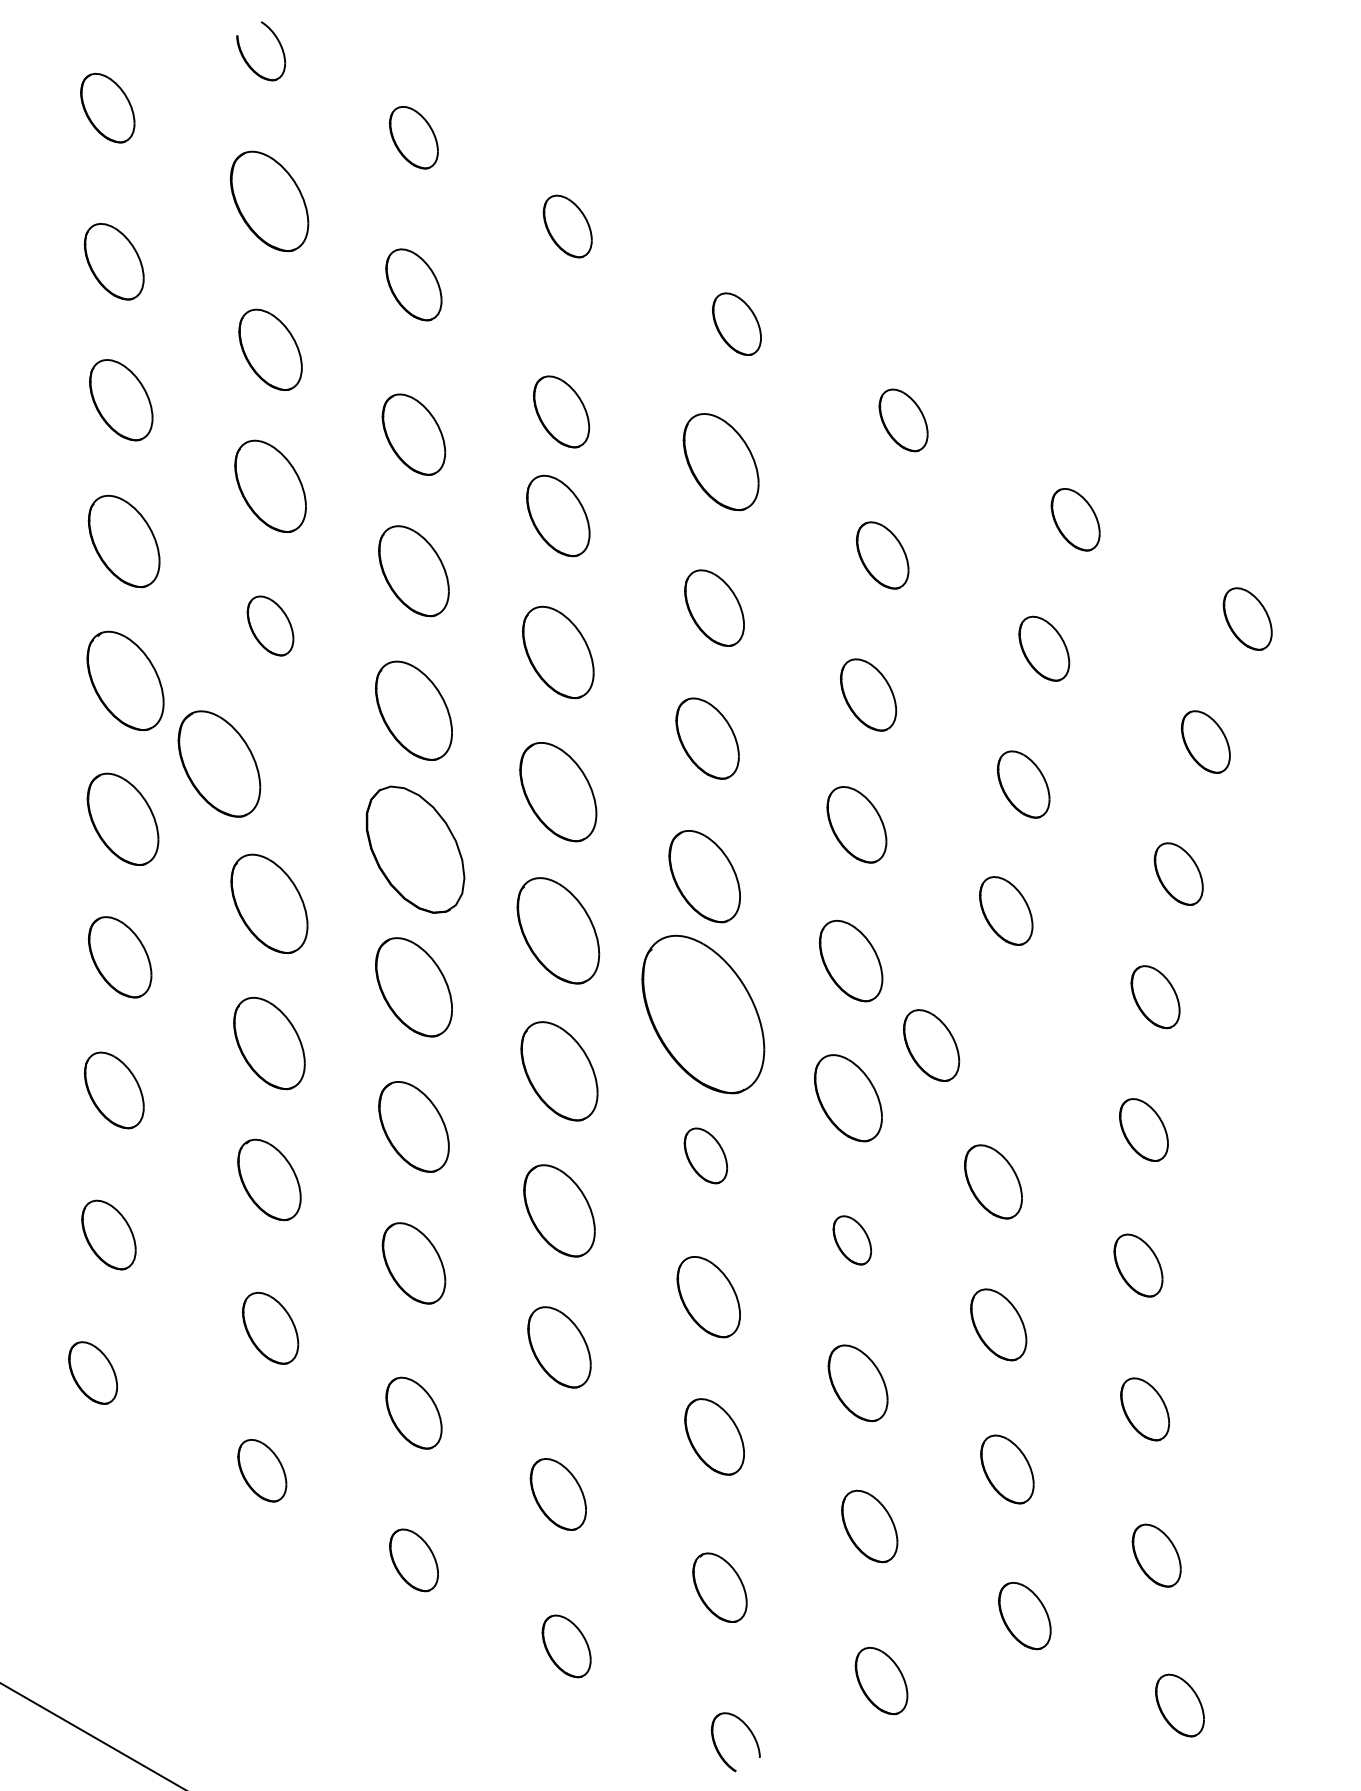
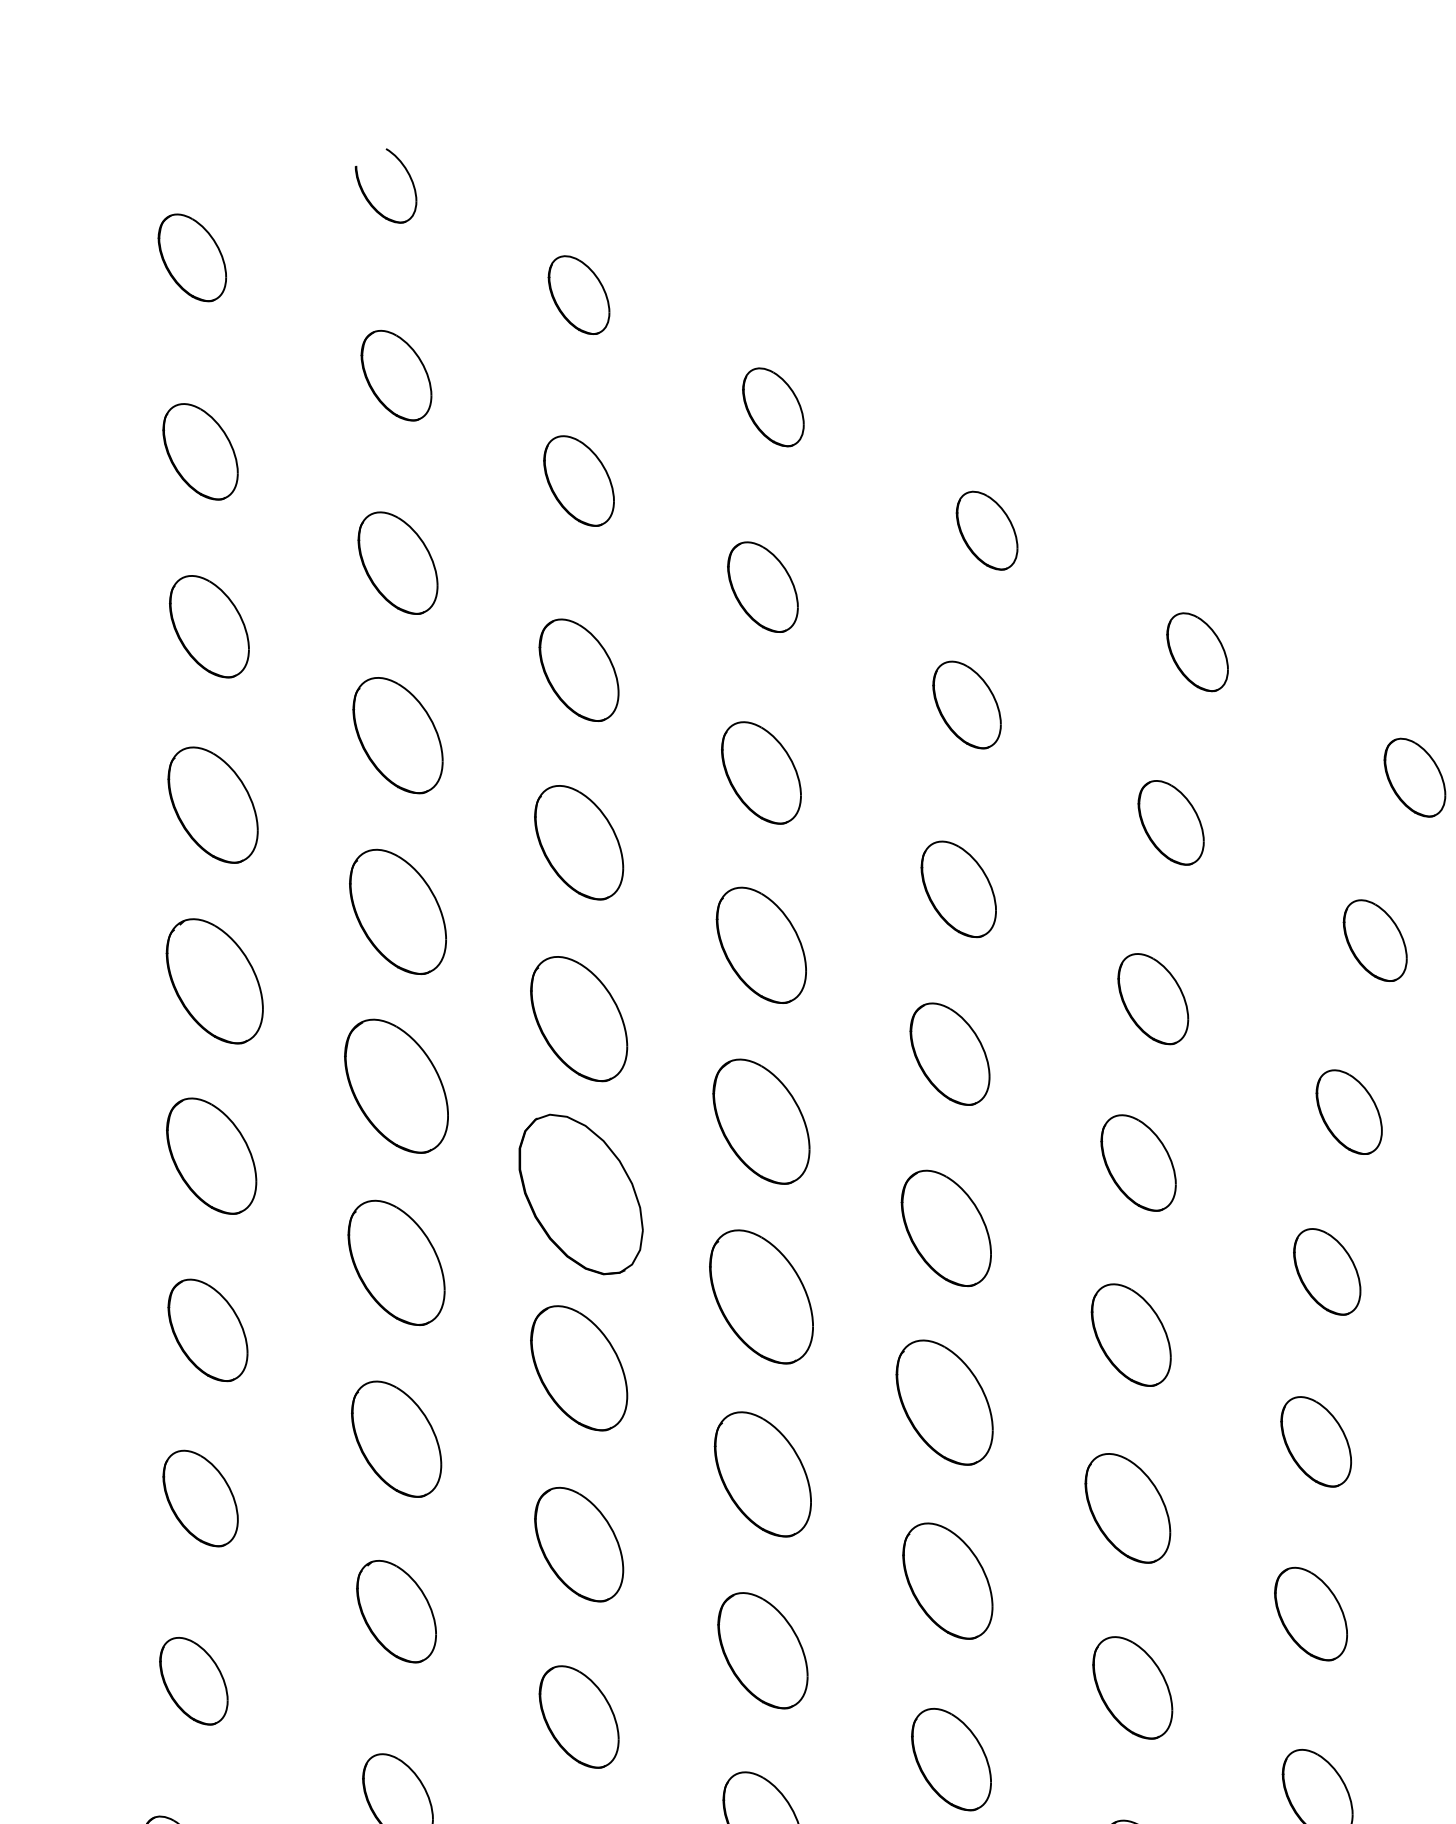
part: (268, 201) -> (395, 375), size x0.71
part: (561, 411) -> (762, 586), moved
part: (720, 462) -> (966, 705), size x0.71
part: (270, 625) -> (397, 911), size x1.67
part: (219, 763) -> (396, 1085), moved
part: (703, 1014) -> (944, 1402), size x0.62
part: (931, 1045) -> (1316, 1441), moved
part: (705, 1155) -> (947, 1580), size x1.67
part: (852, 1240) -> (1133, 1688), size x1.67

